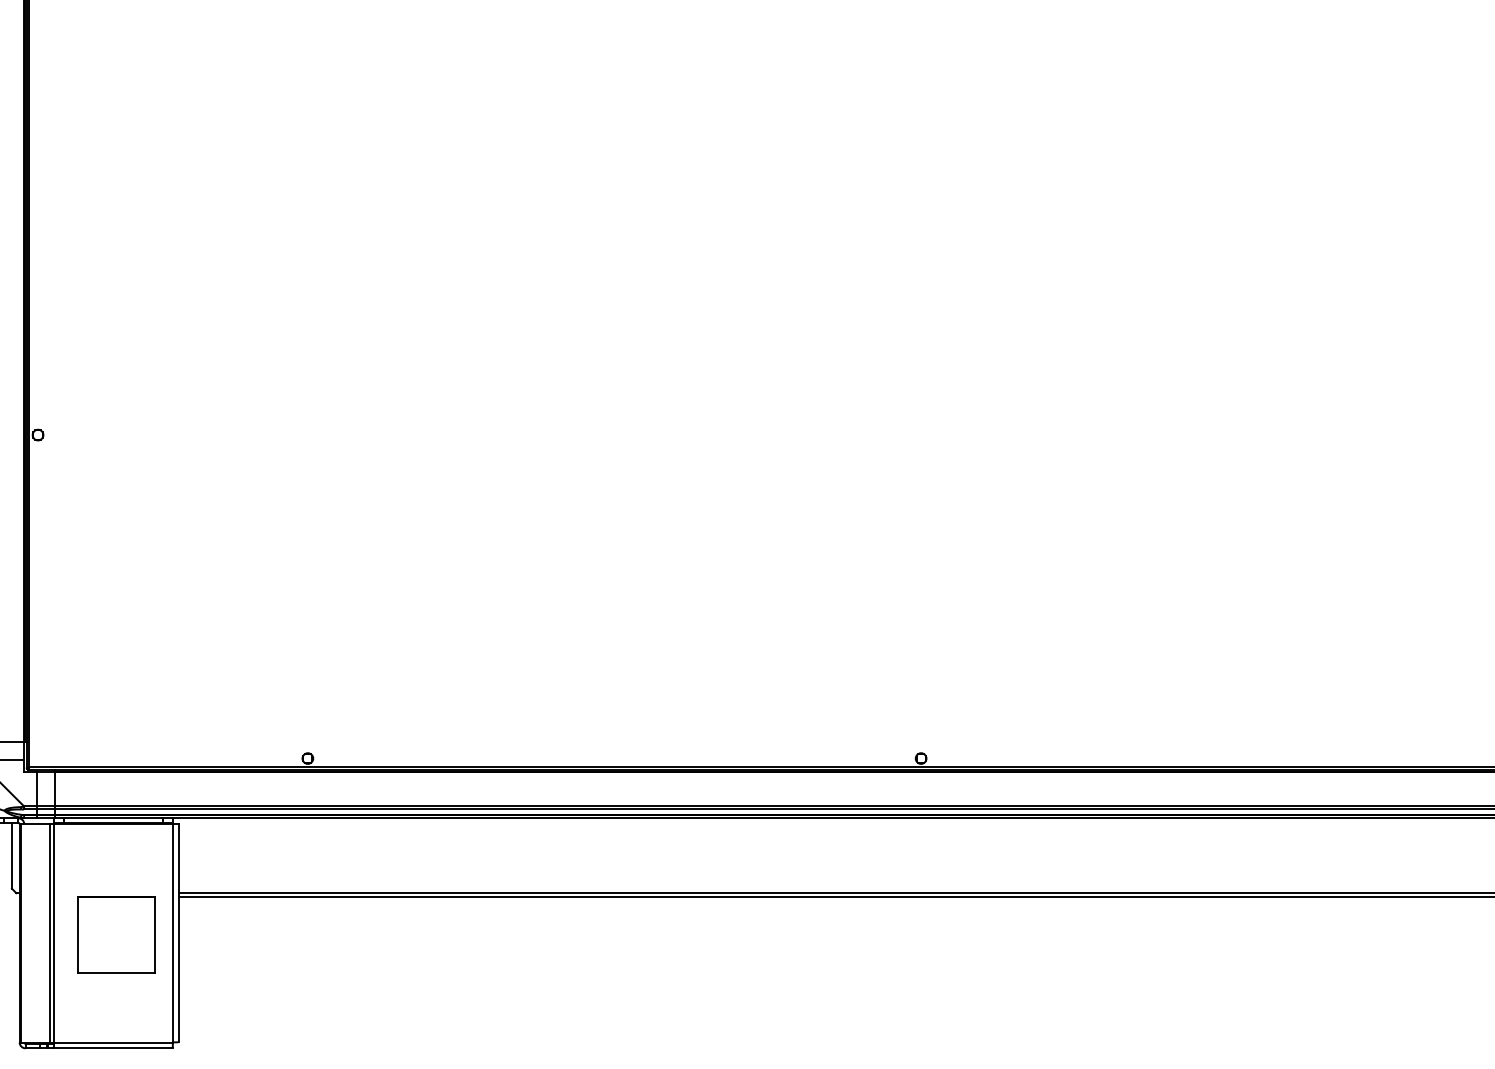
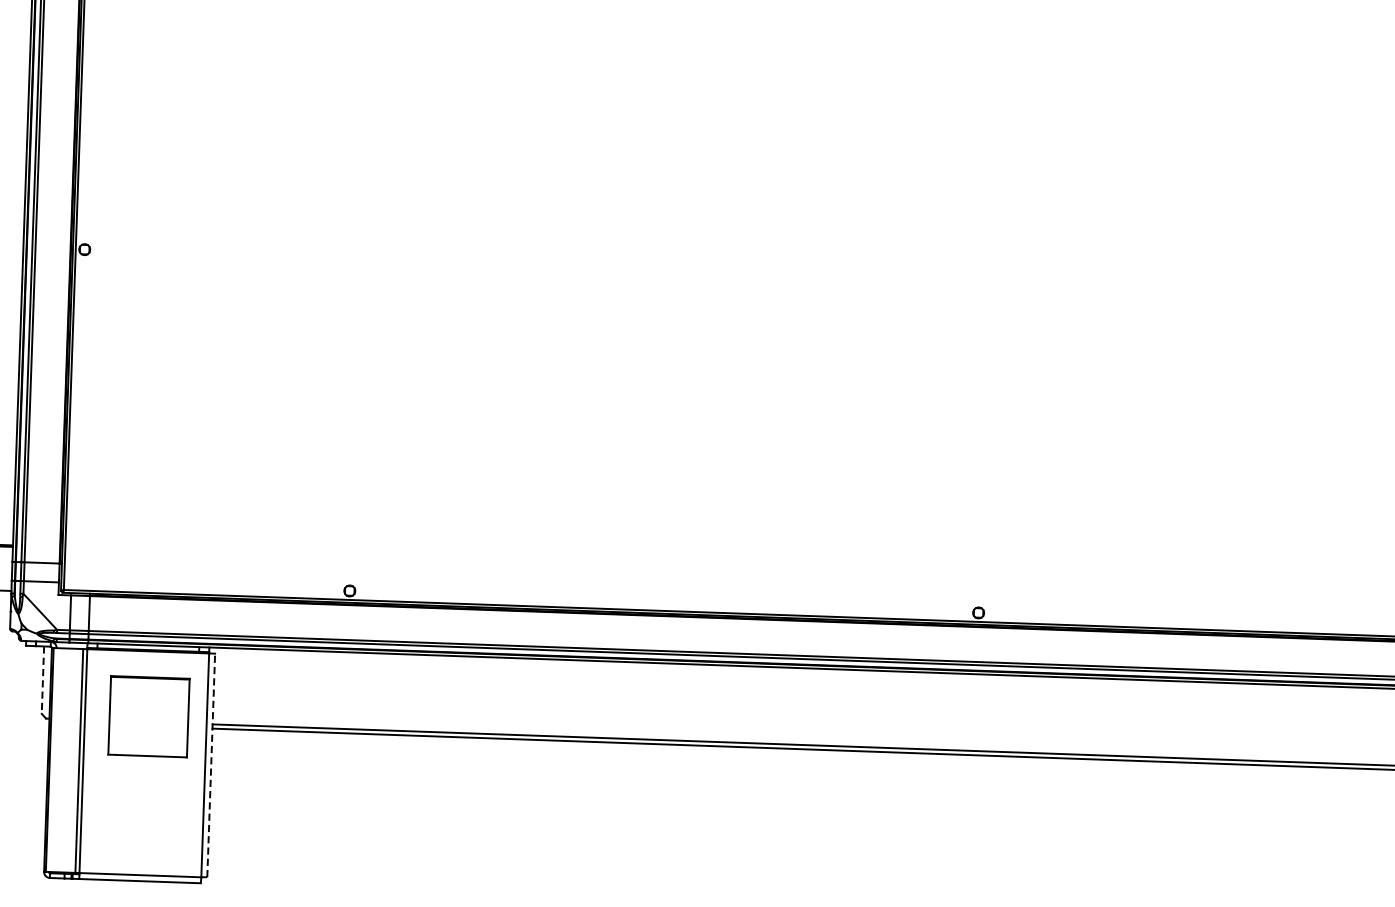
line: (12, 855) -> (43, 679), solid -> dashed
line: (178, 932) -> (210, 764), solid -> dashed
part: (116, 934) -> (148, 716), moved

